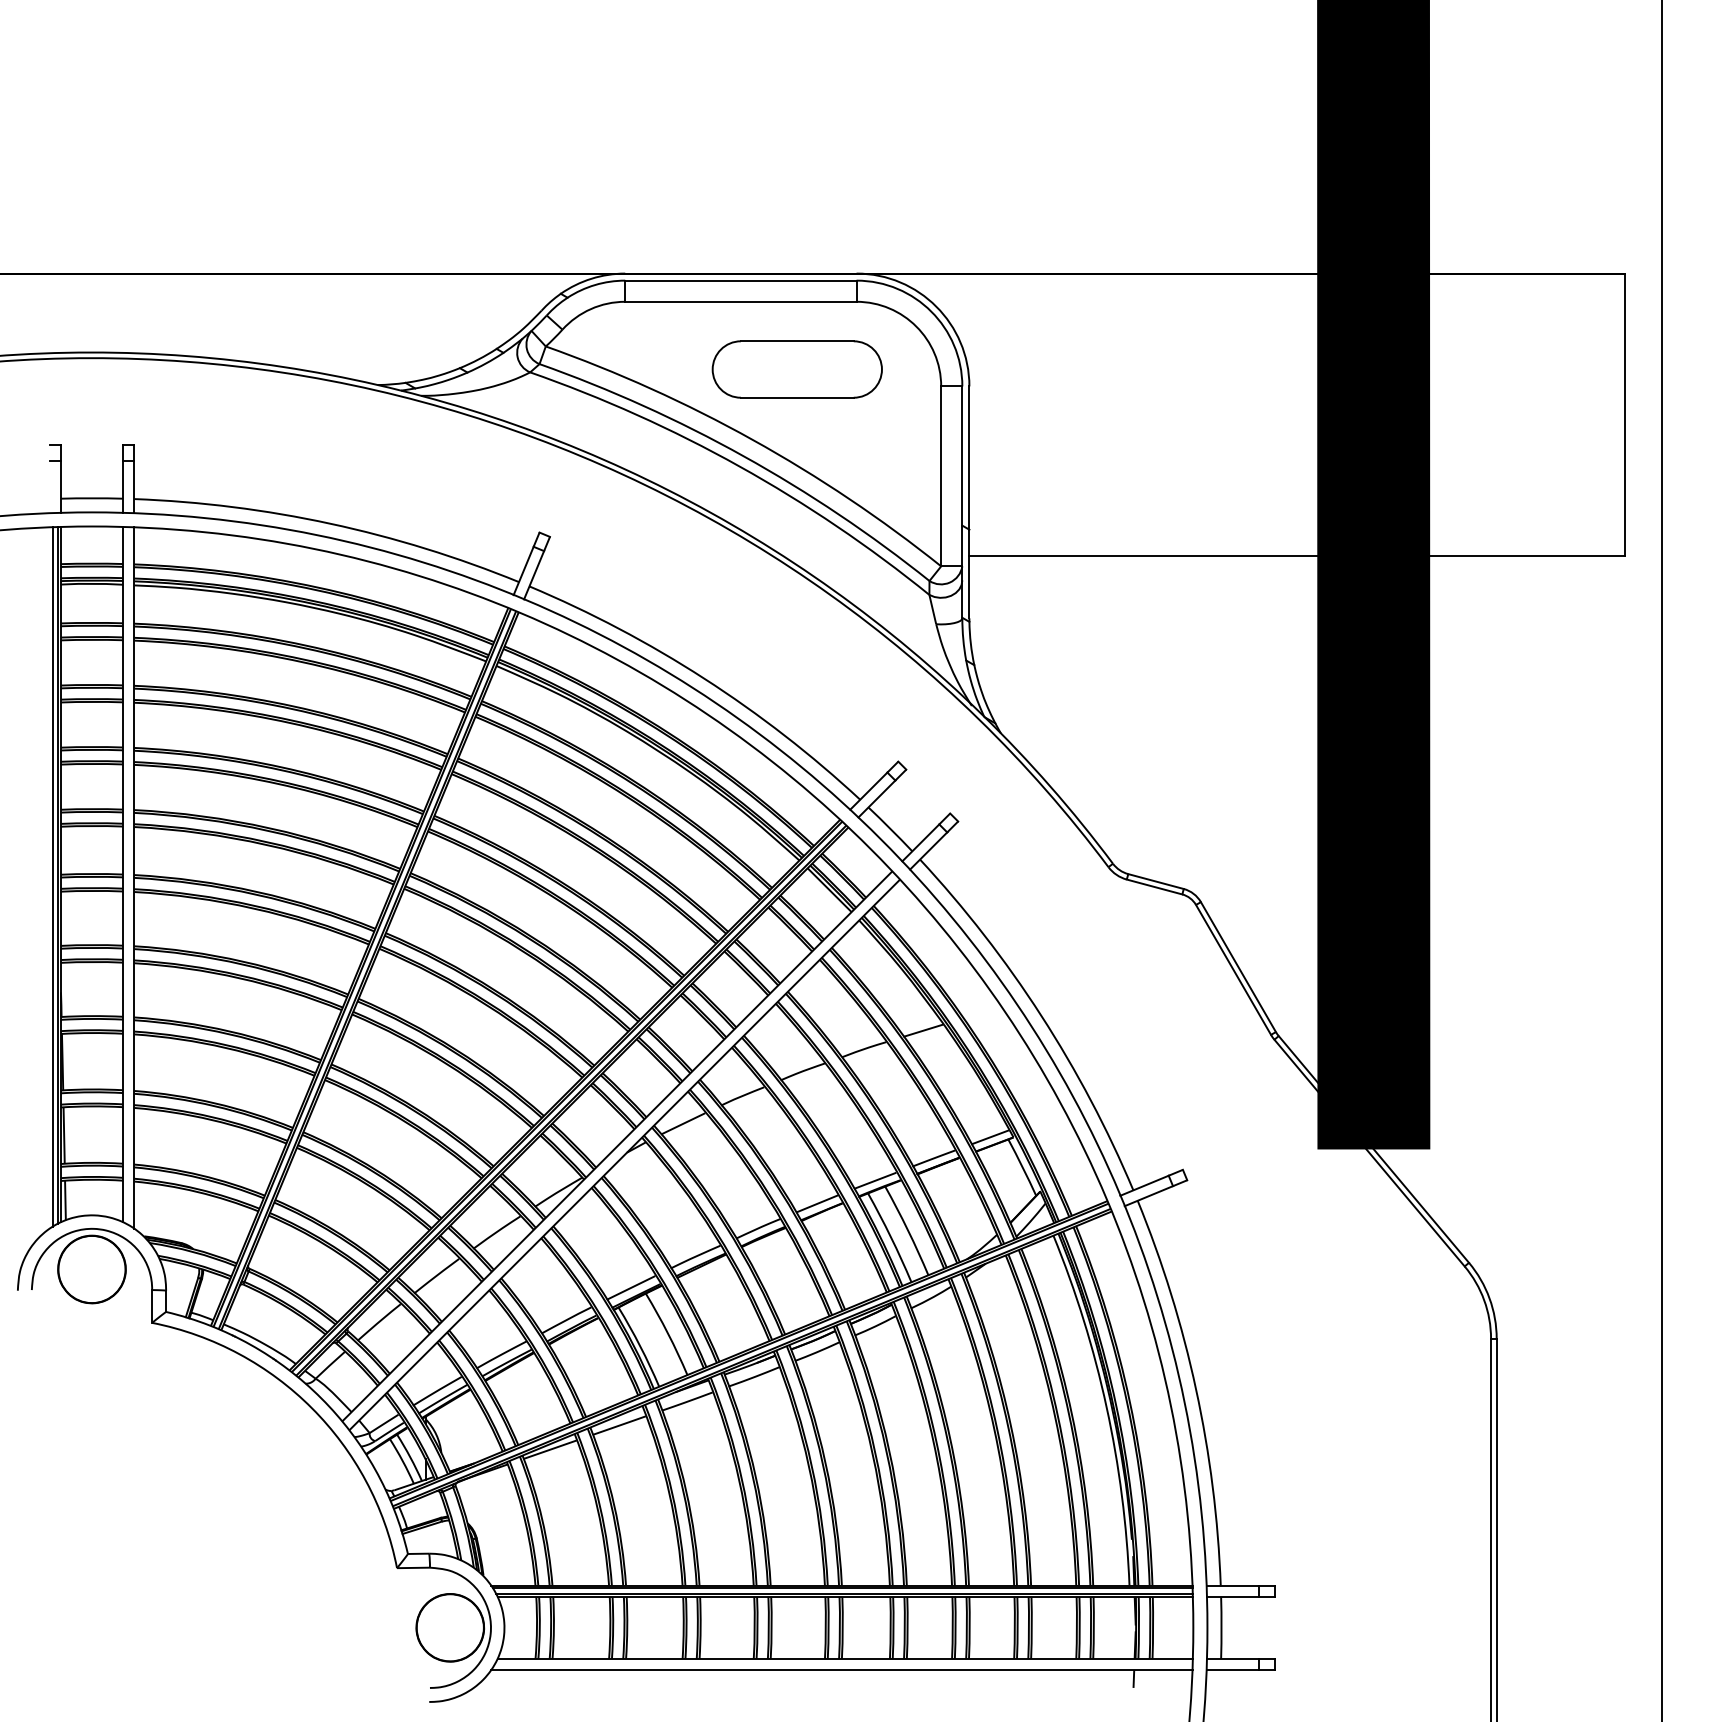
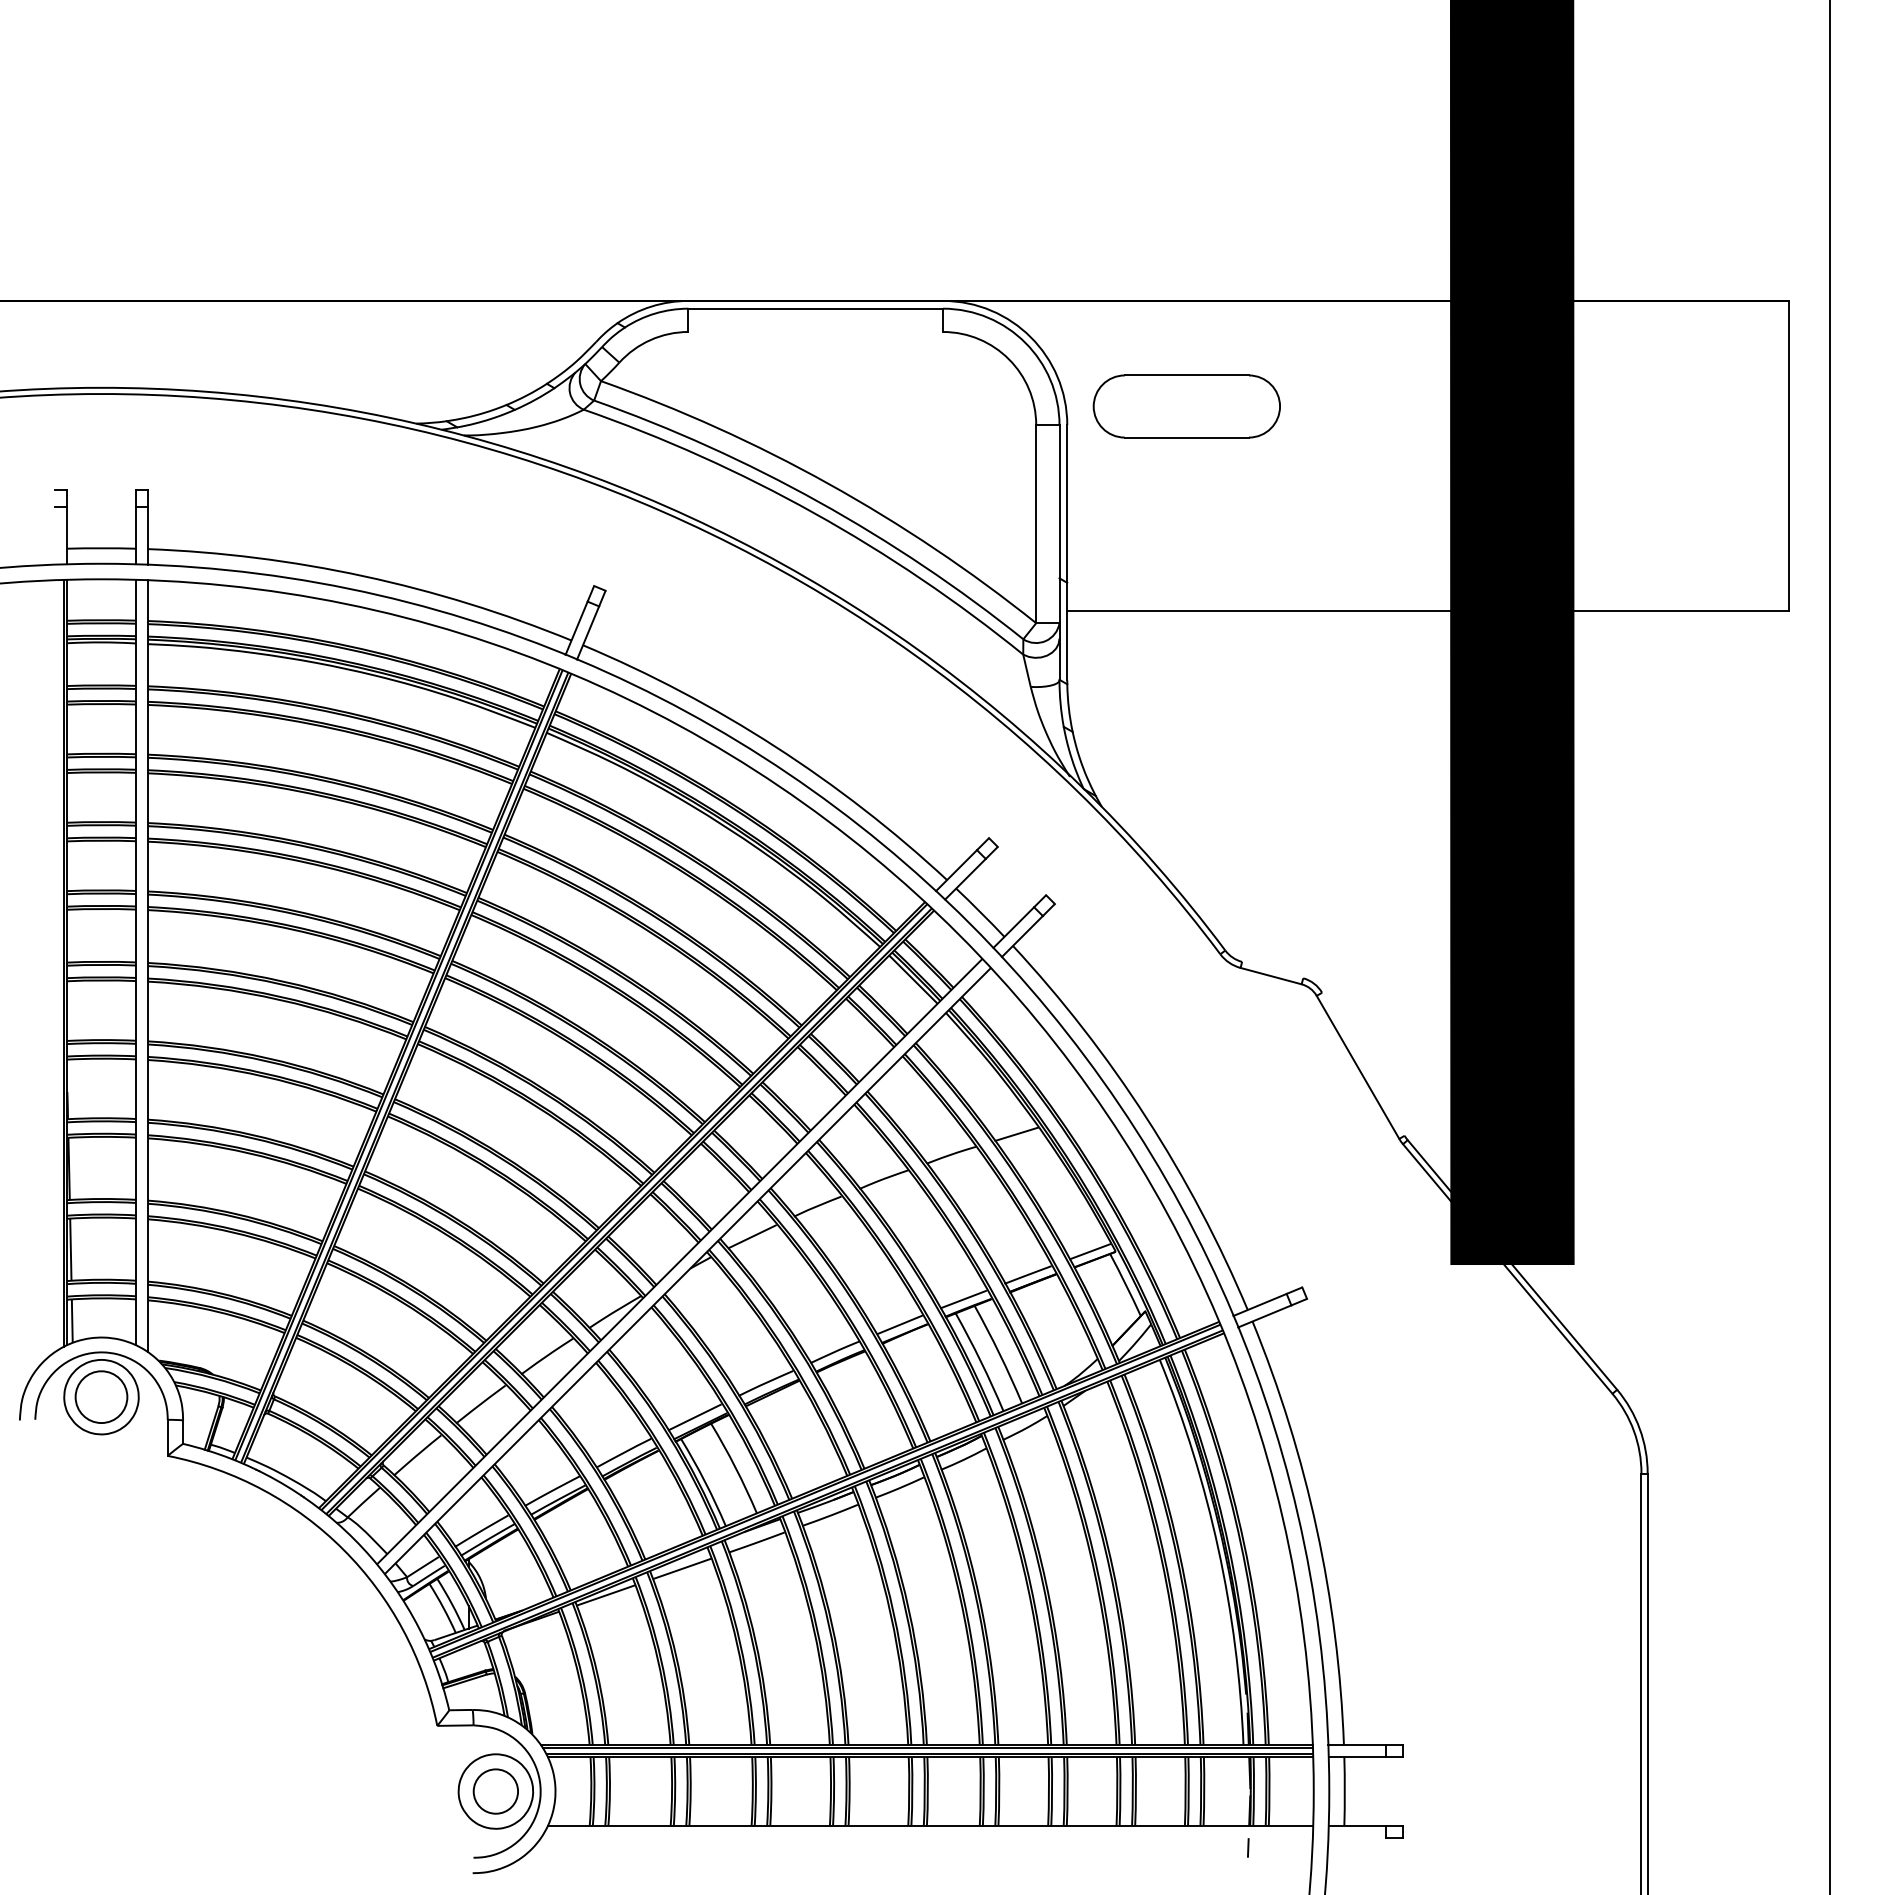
line: (740, 301) -> (815, 331), removed
part: (796, 369) -> (1186, 406), moved
line: (52, 877) -> (58, 965), removed
line: (1155, 880) -> (1272, 969), removed
line: (1238, 966) -> (1363, 1063), removed
circle: (91, 1269) -> (101, 1397), size x0.7
circle: (449, 1627) -> (495, 1791), size x0.6
line: (841, 1670) -> (926, 1838), removed
line: (1233, 1670) -> (1357, 1838), removed

